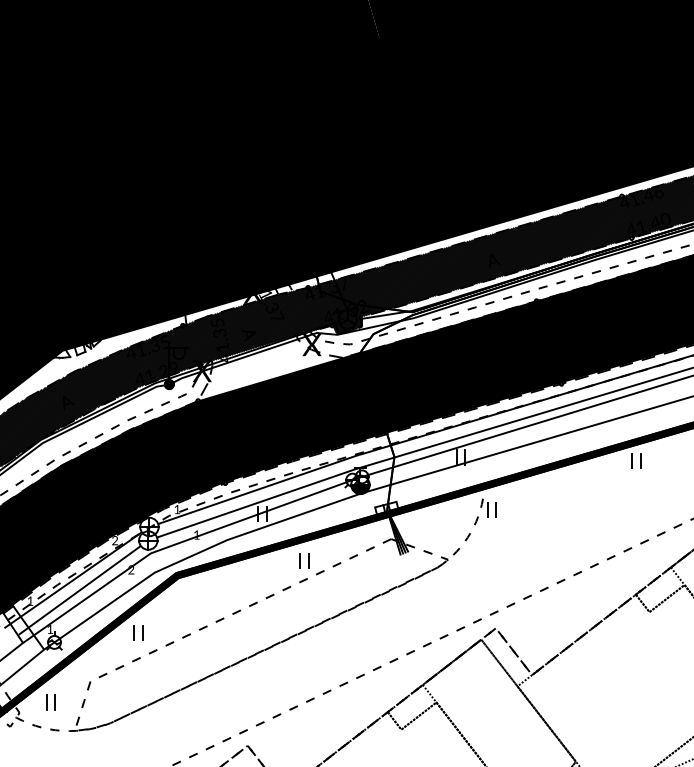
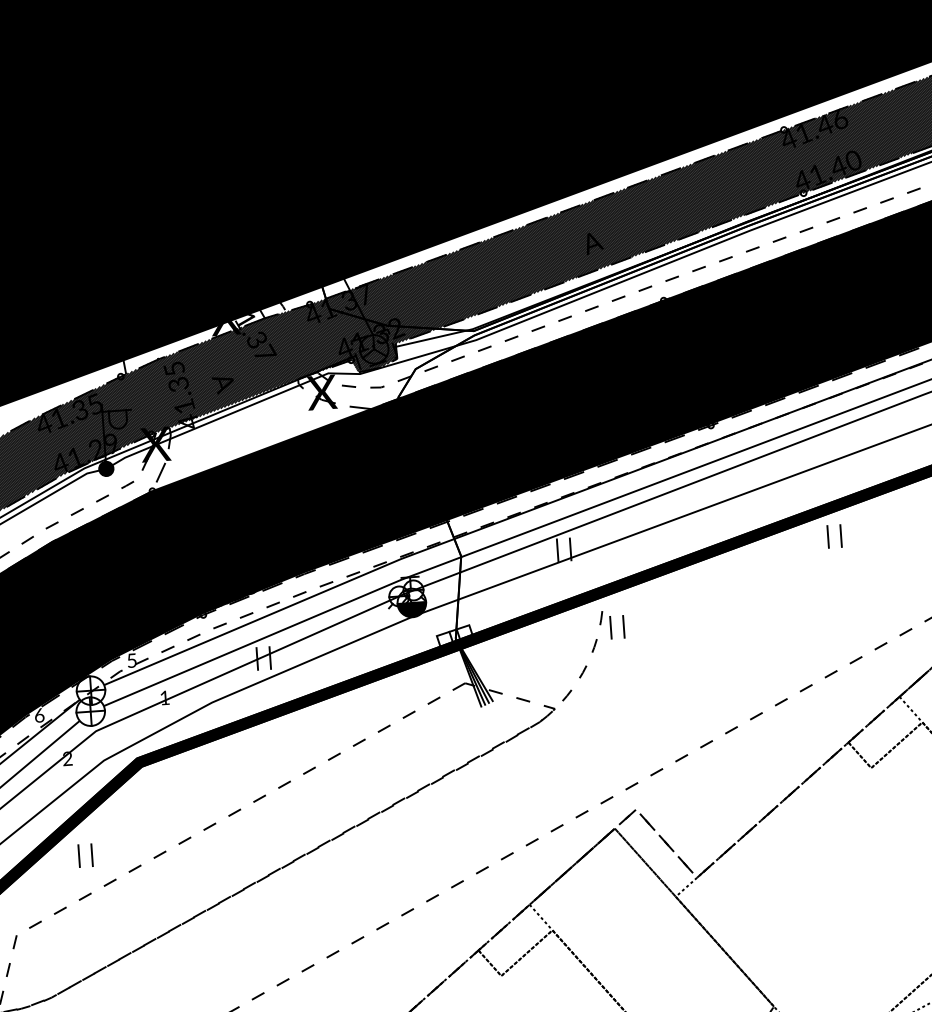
text: (177, 509) -> (132, 660), 1 -> 5
text: (115, 540) -> (40, 715), 2 -> 6
part: (304, 560) -> (333, 725), removed

